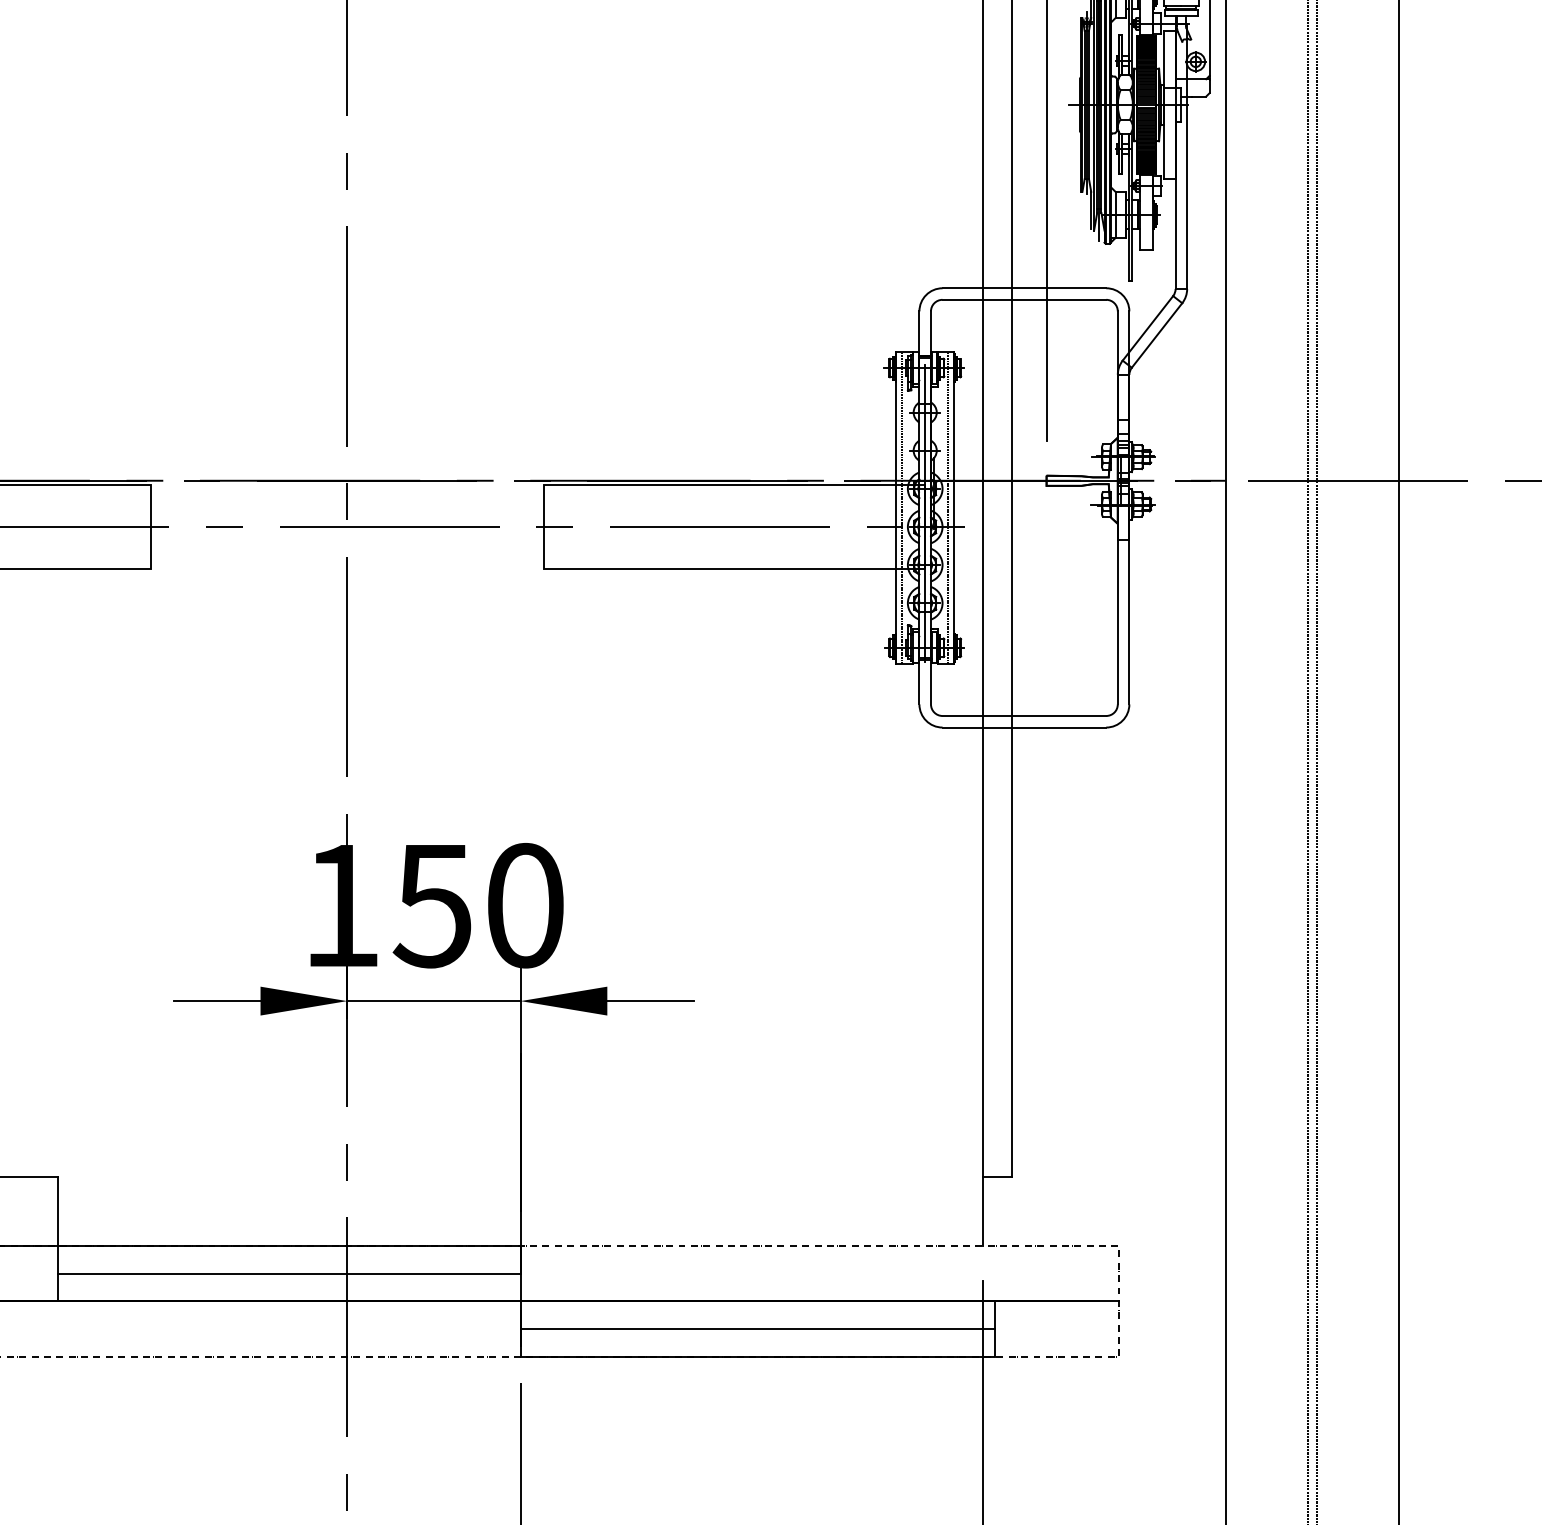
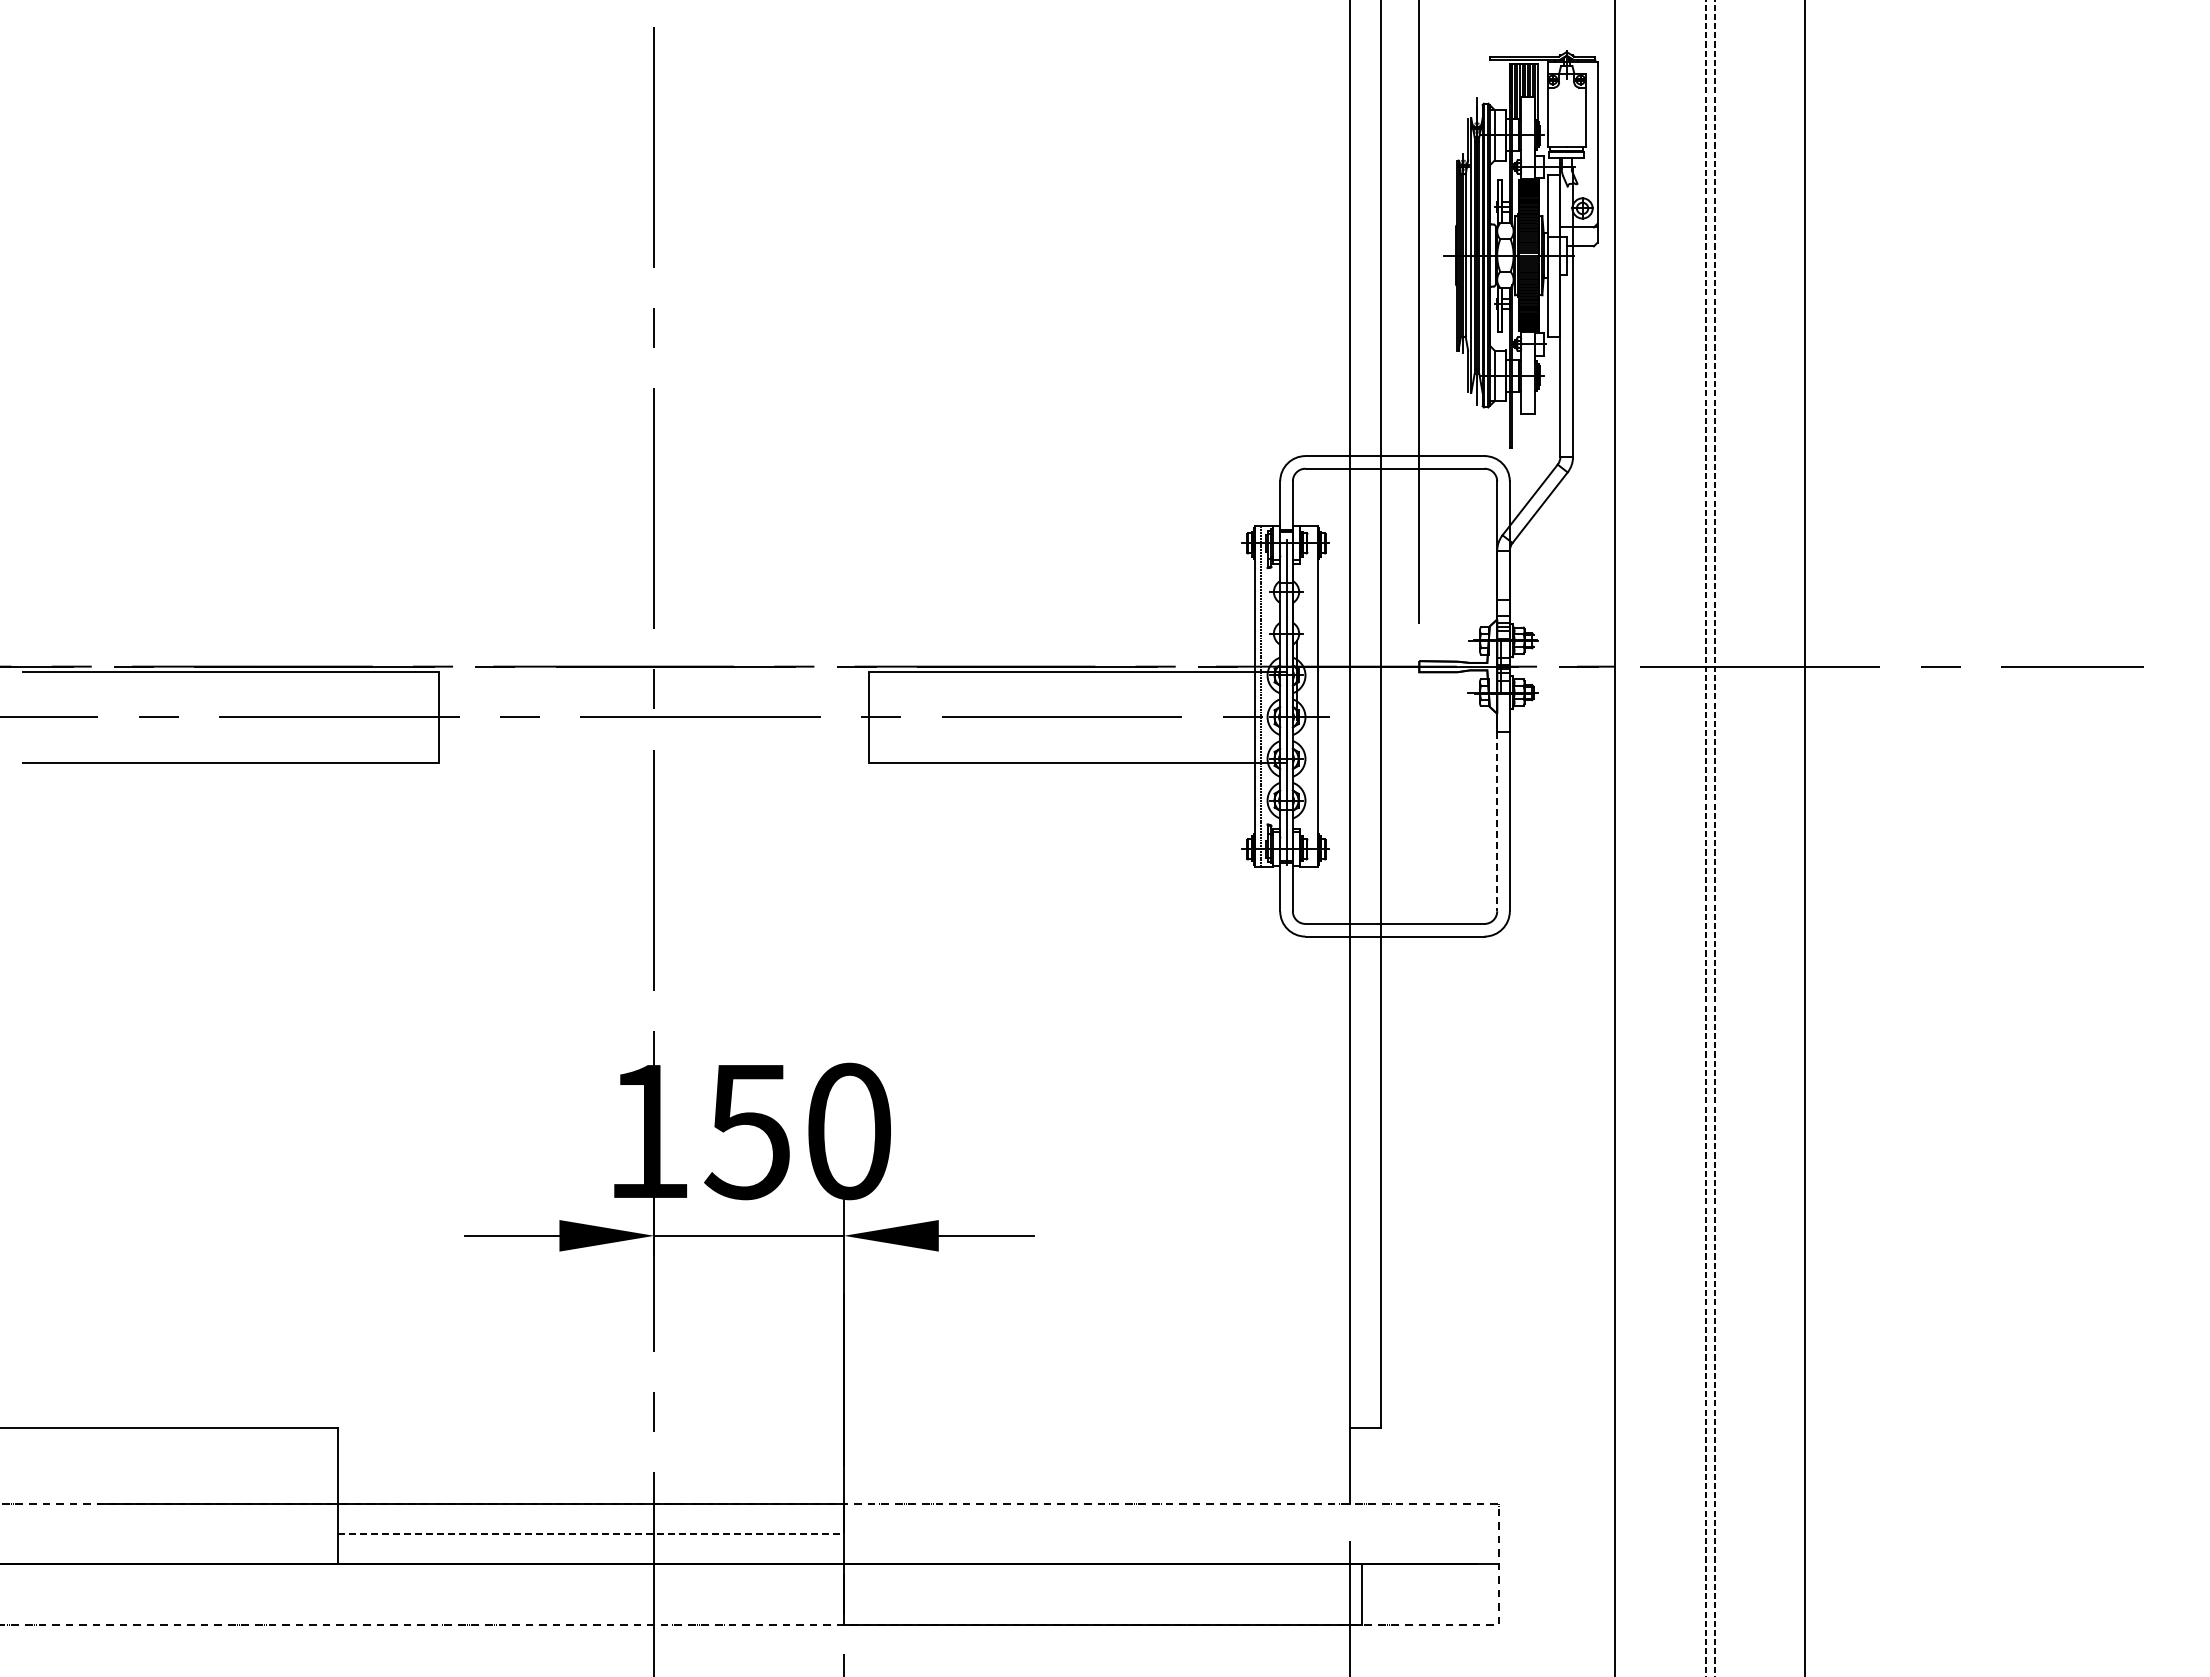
line: (948, 508) -> (1311, 696), removed
line: (1118, 622) -> (1497, 821), solid -> dashed
line: (289, 1274) -> (591, 1534), solid -> dashed
line: (756, 1329) -> (1102, 1594), removed

